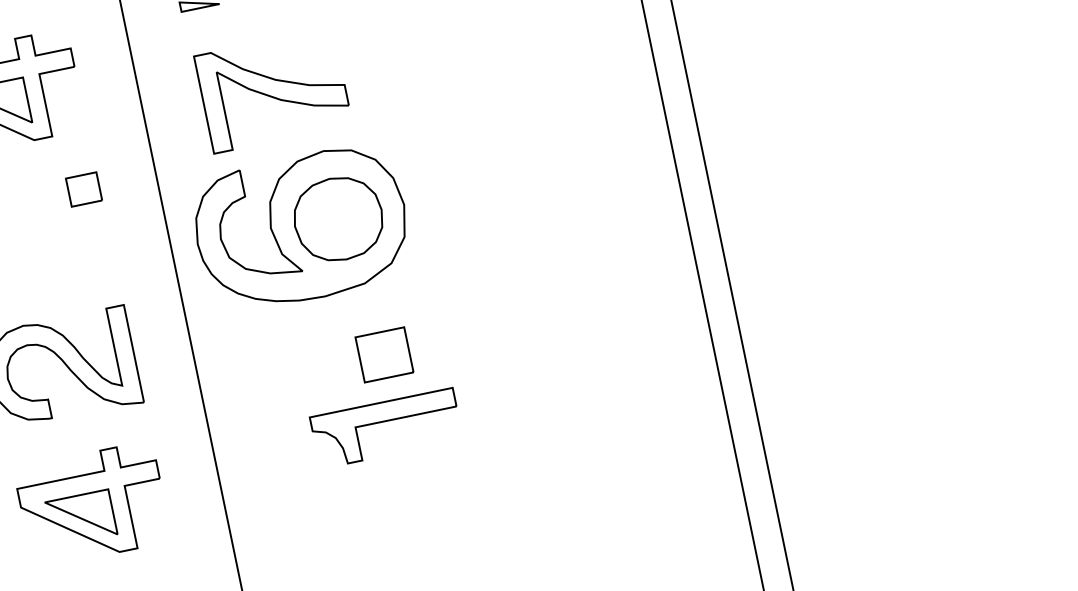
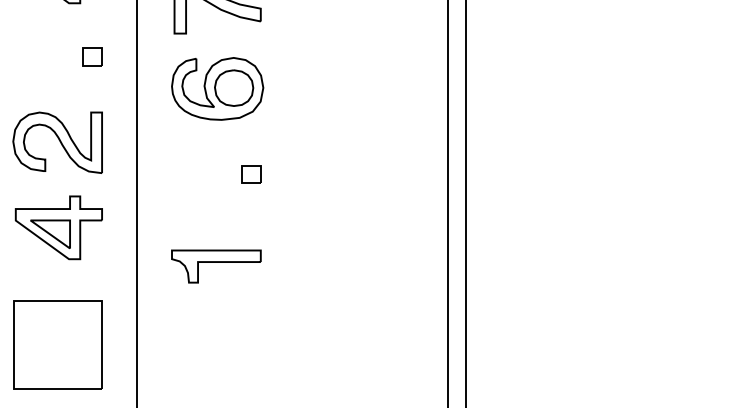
part: (83, 189) -> (92, 56), moved
part: (301, 227) -> (217, 88), size x0.71
part: (384, 354) -> (251, 174), size x0.62
part: (386, 428) -> (216, 266), moved

